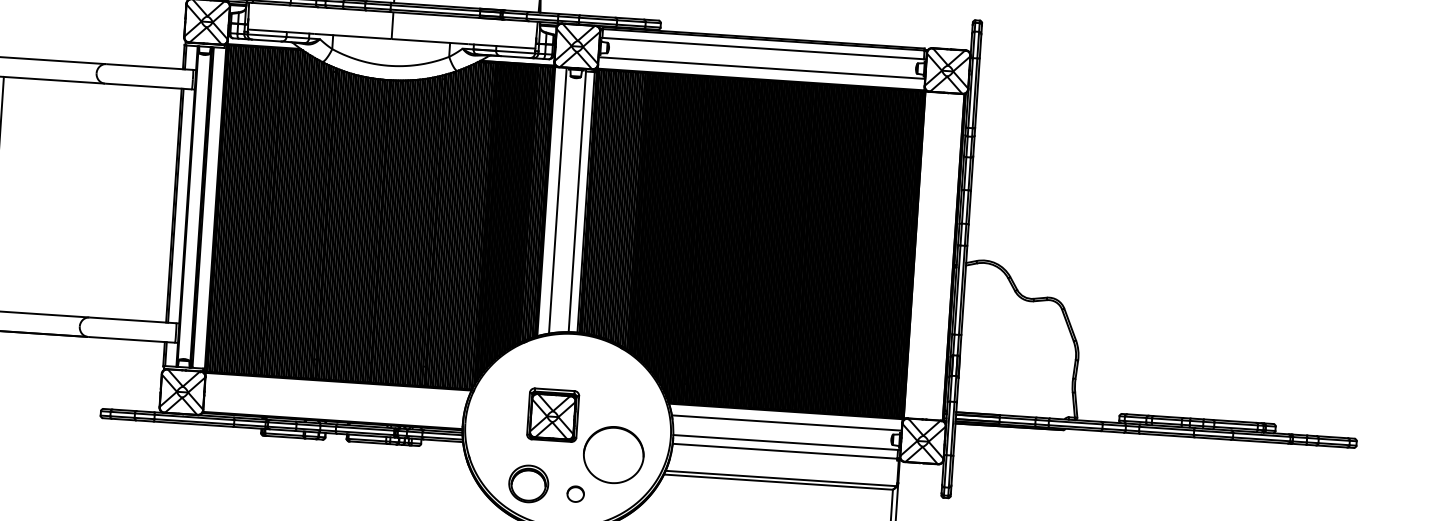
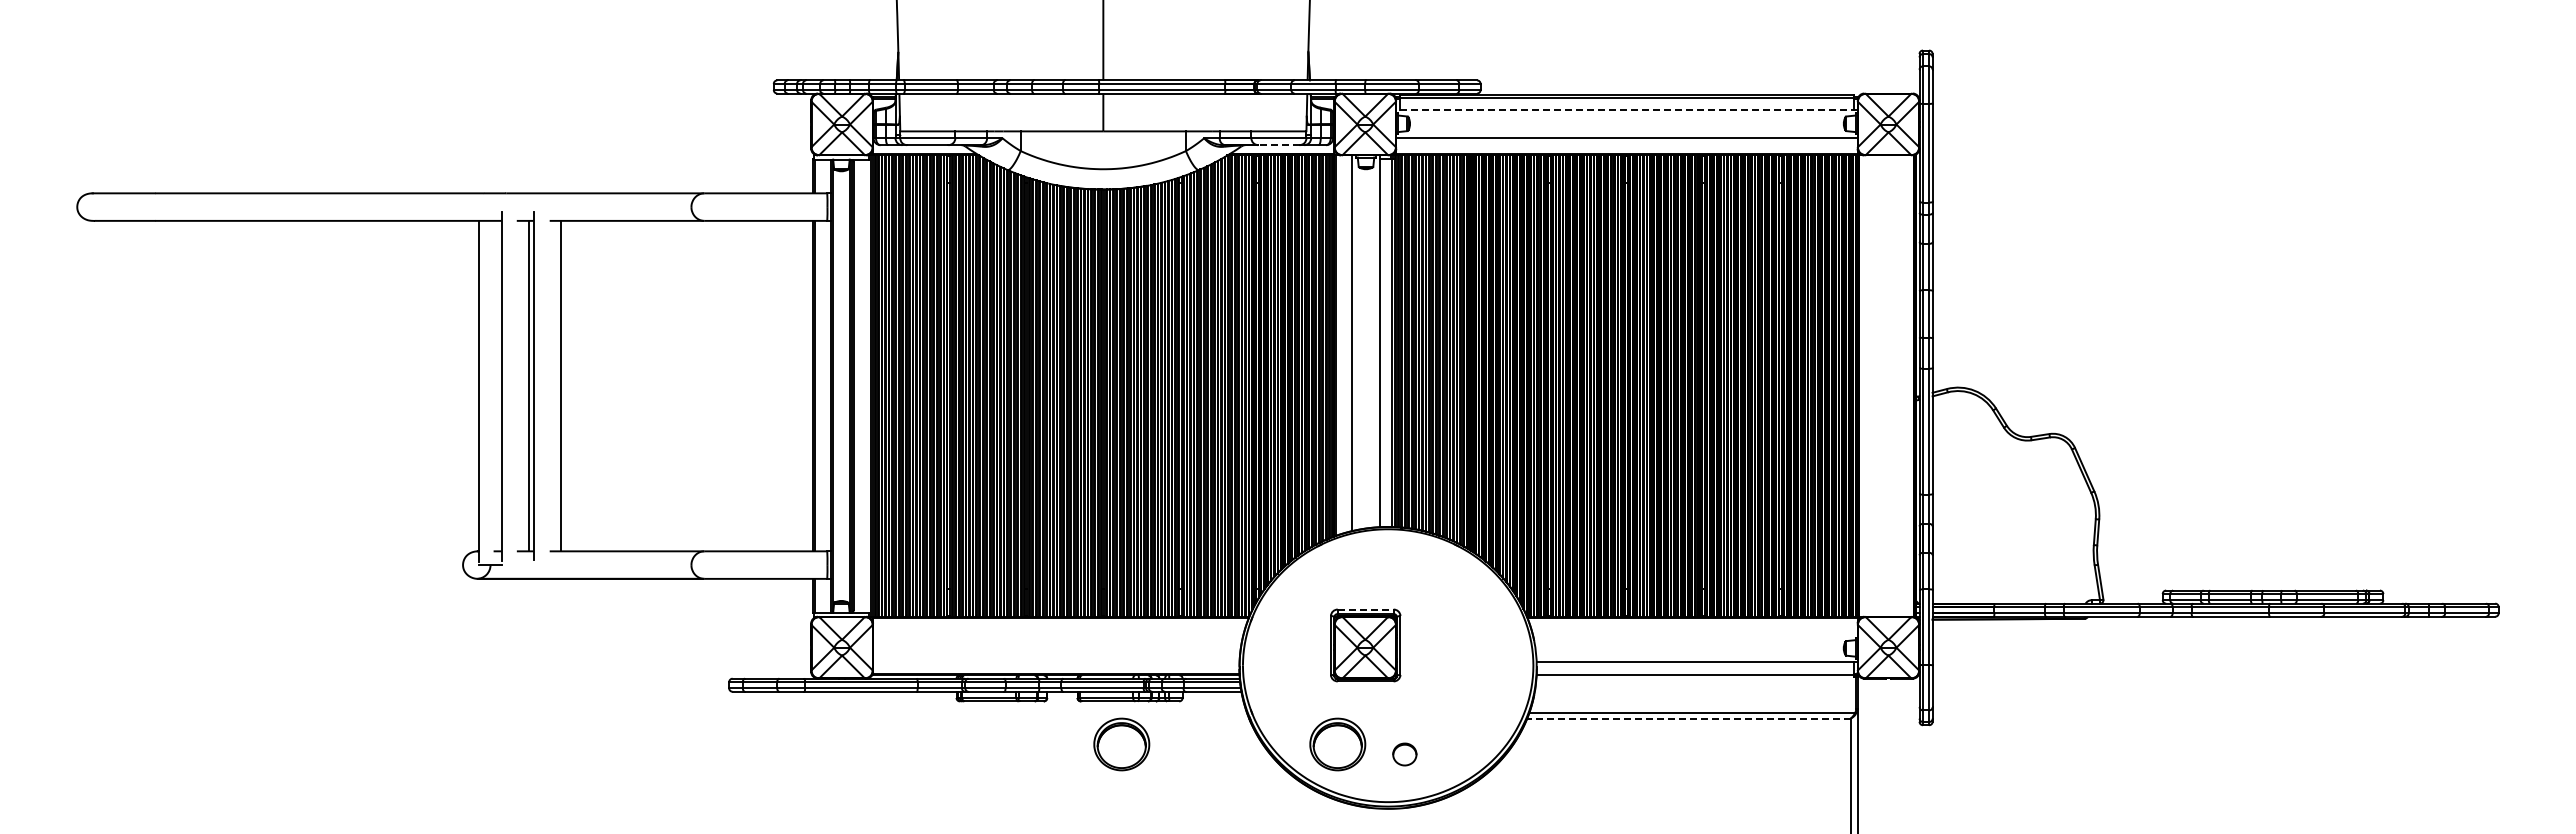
line: (762, 48) -> (1626, 110), solid -> dashed
line: (514, 57) -> (1278, 145), solid -> dashed
line: (554, 389) -> (1365, 609), solid -> dashed
line: (786, 422) -> (1694, 634), removed
part: (613, 454) -> (1454, 695), removed
part: (375, 473) -> (1121, 744), added
line: (778, 482) -> (1688, 718), solid -> dashed

